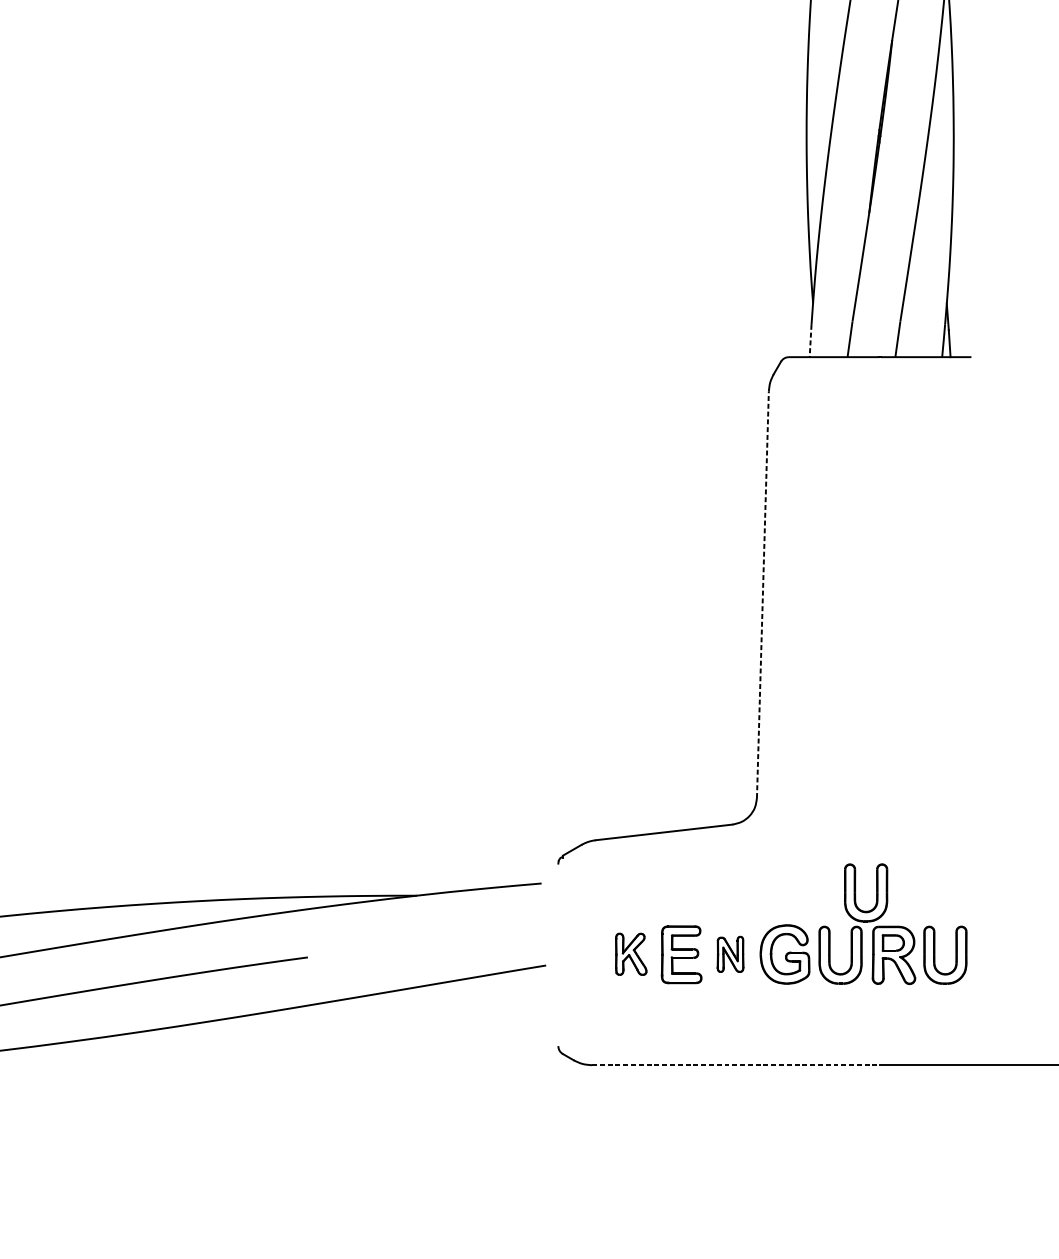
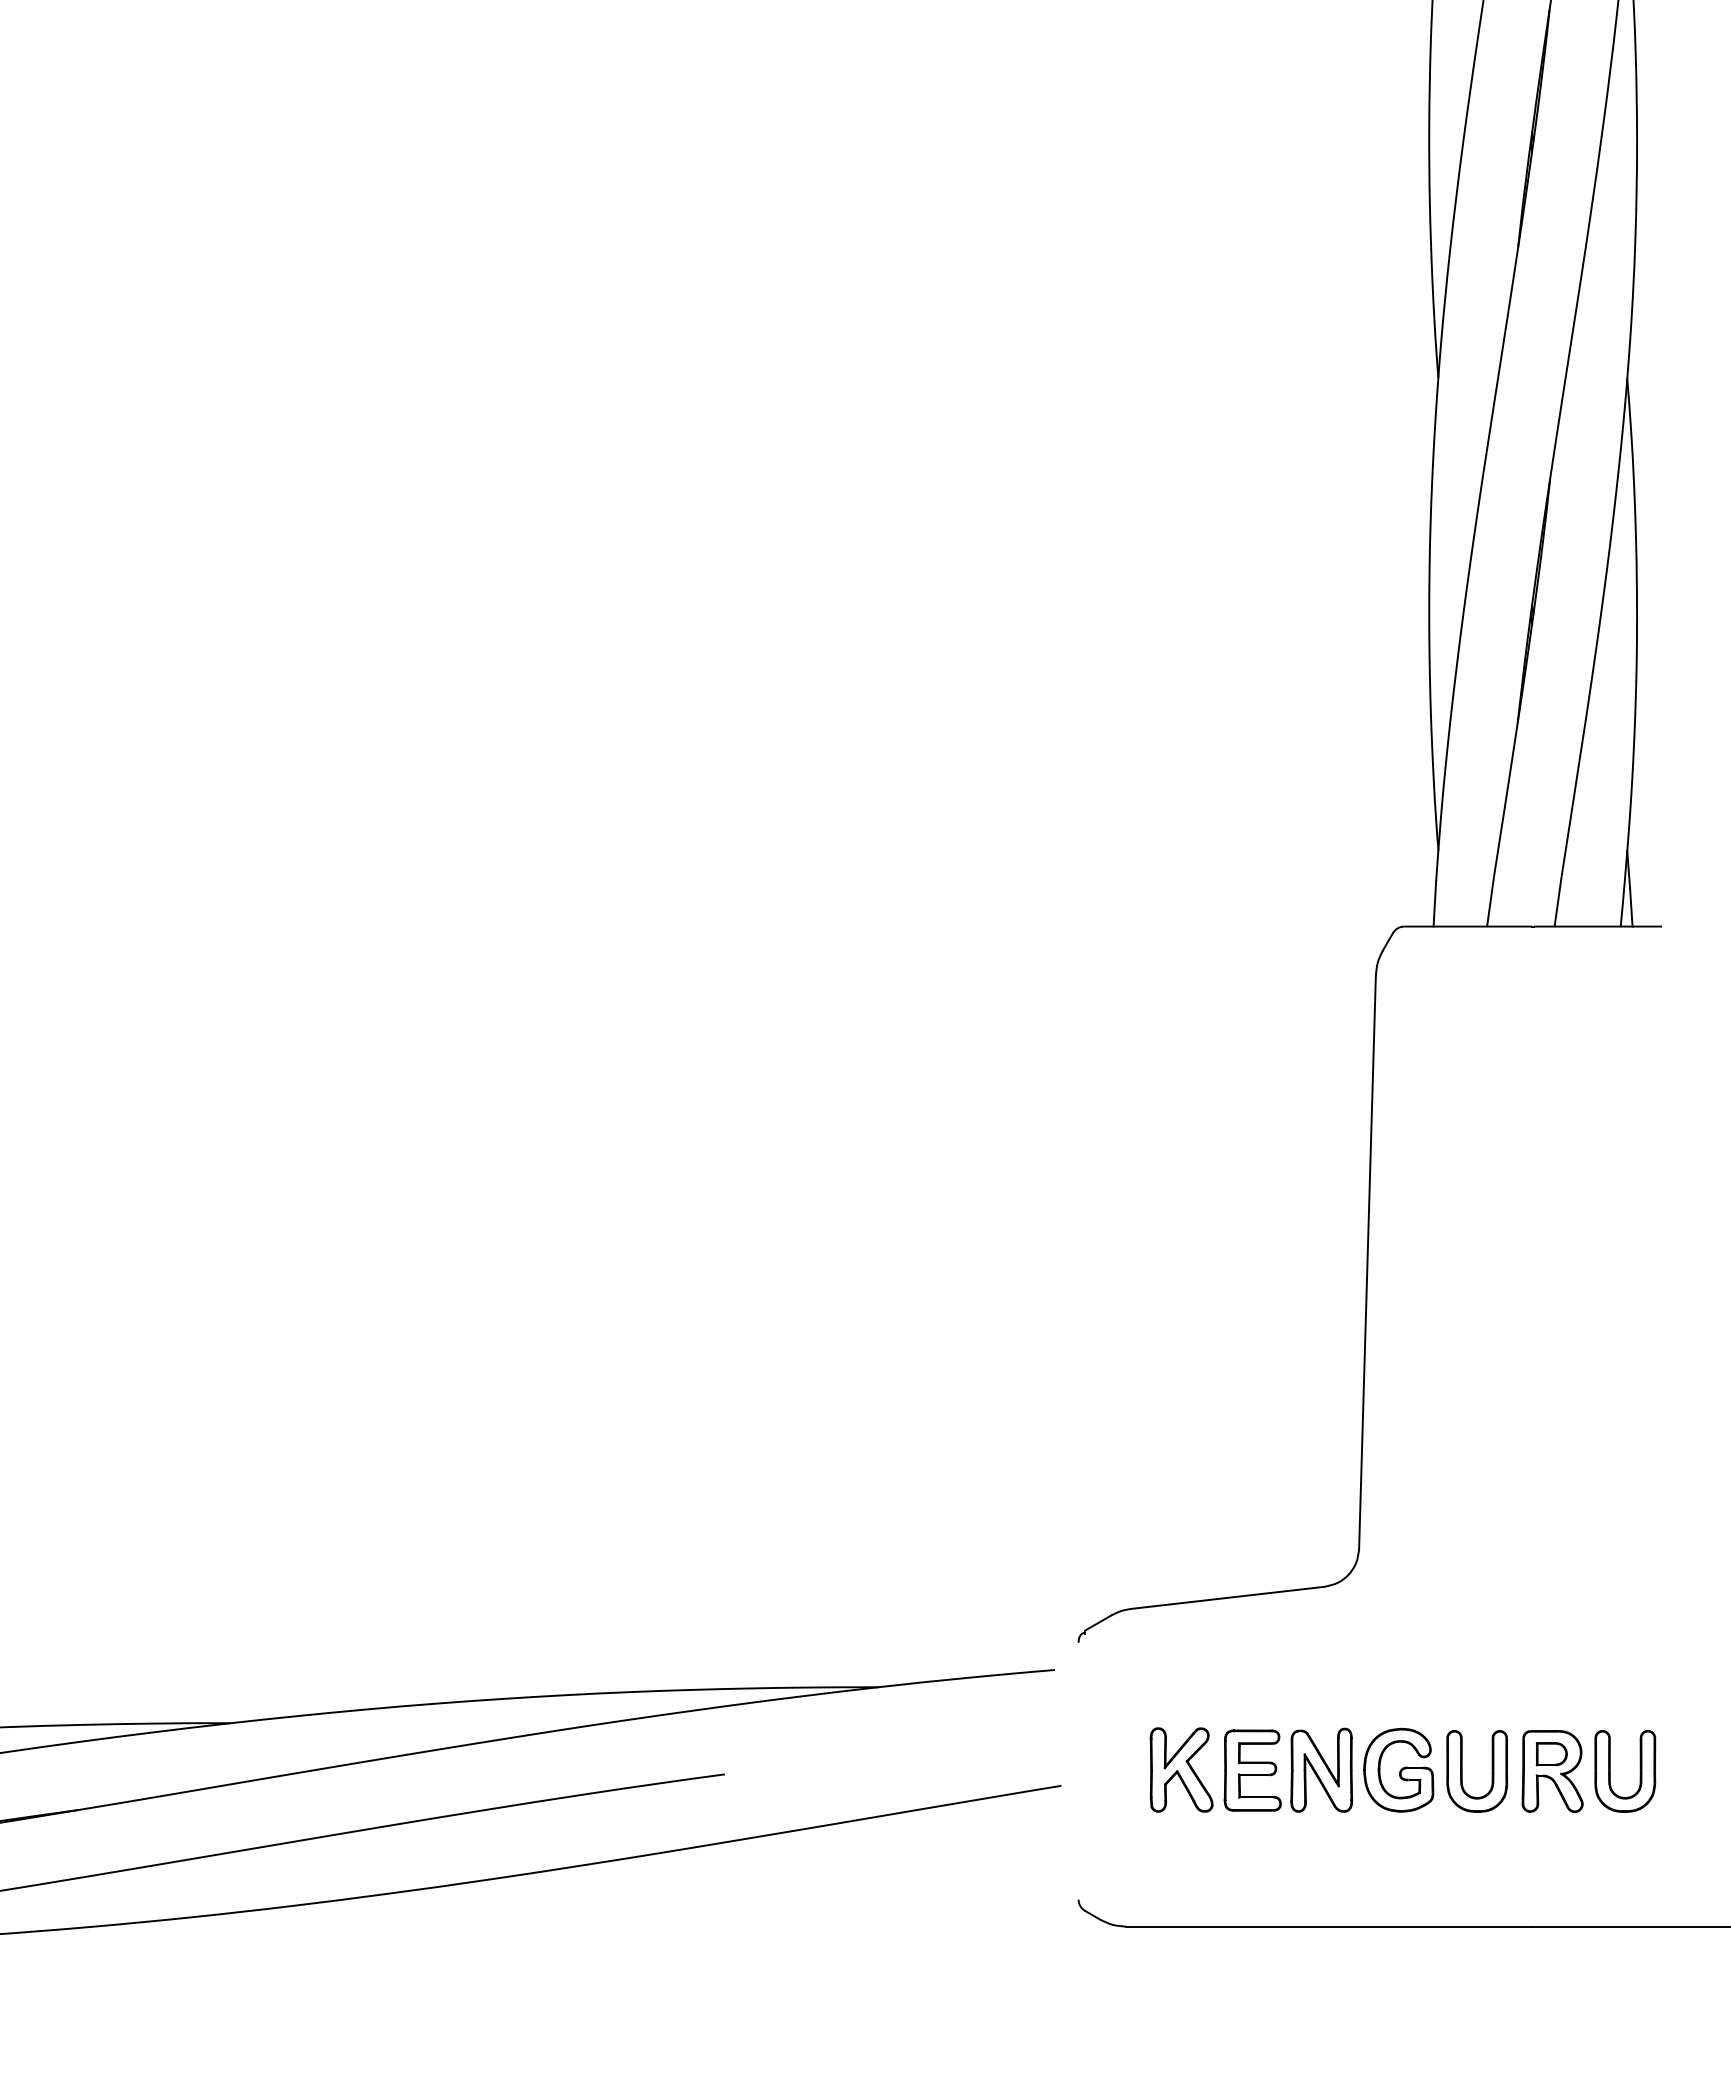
line: (810, 340) -> (1434, 903), dashed -> solid
line: (762, 594) -> (1367, 1261), dashed -> solid
part: (876, 893) -> (1527, 1683), removed
part: (631, 953) -> (1181, 1769), size x1.43
part: (730, 953) -> (1321, 1769), size x1.67
line: (736, 1065) -> (1330, 1926), dashed -> solid

